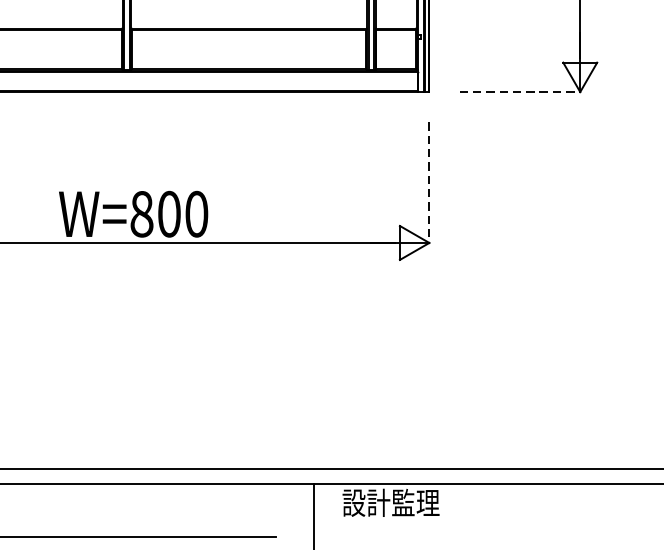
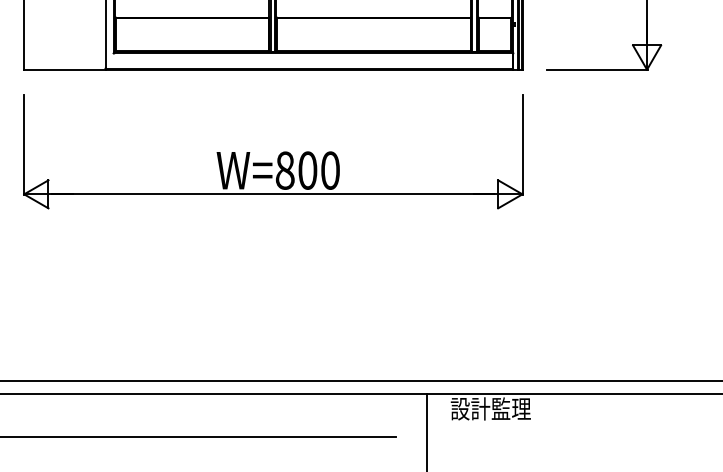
line: (521, 91) -> (598, 69), dashed -> solid
line: (429, 183) -> (522, 145), dashed -> solid

